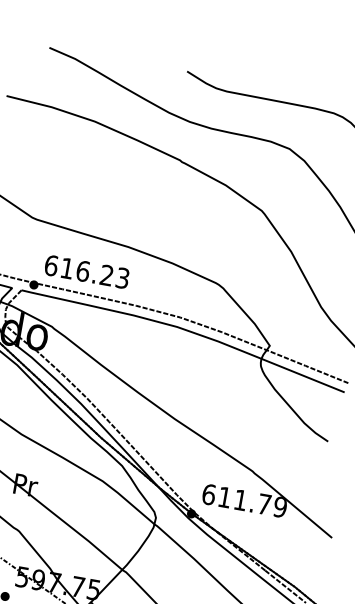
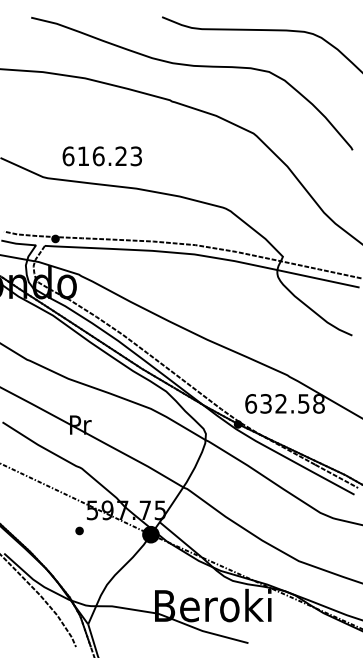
text: (86, 271) -> (101, 156), moved
text: (252, 501) -> (292, 403), 611.79 -> 632.58

